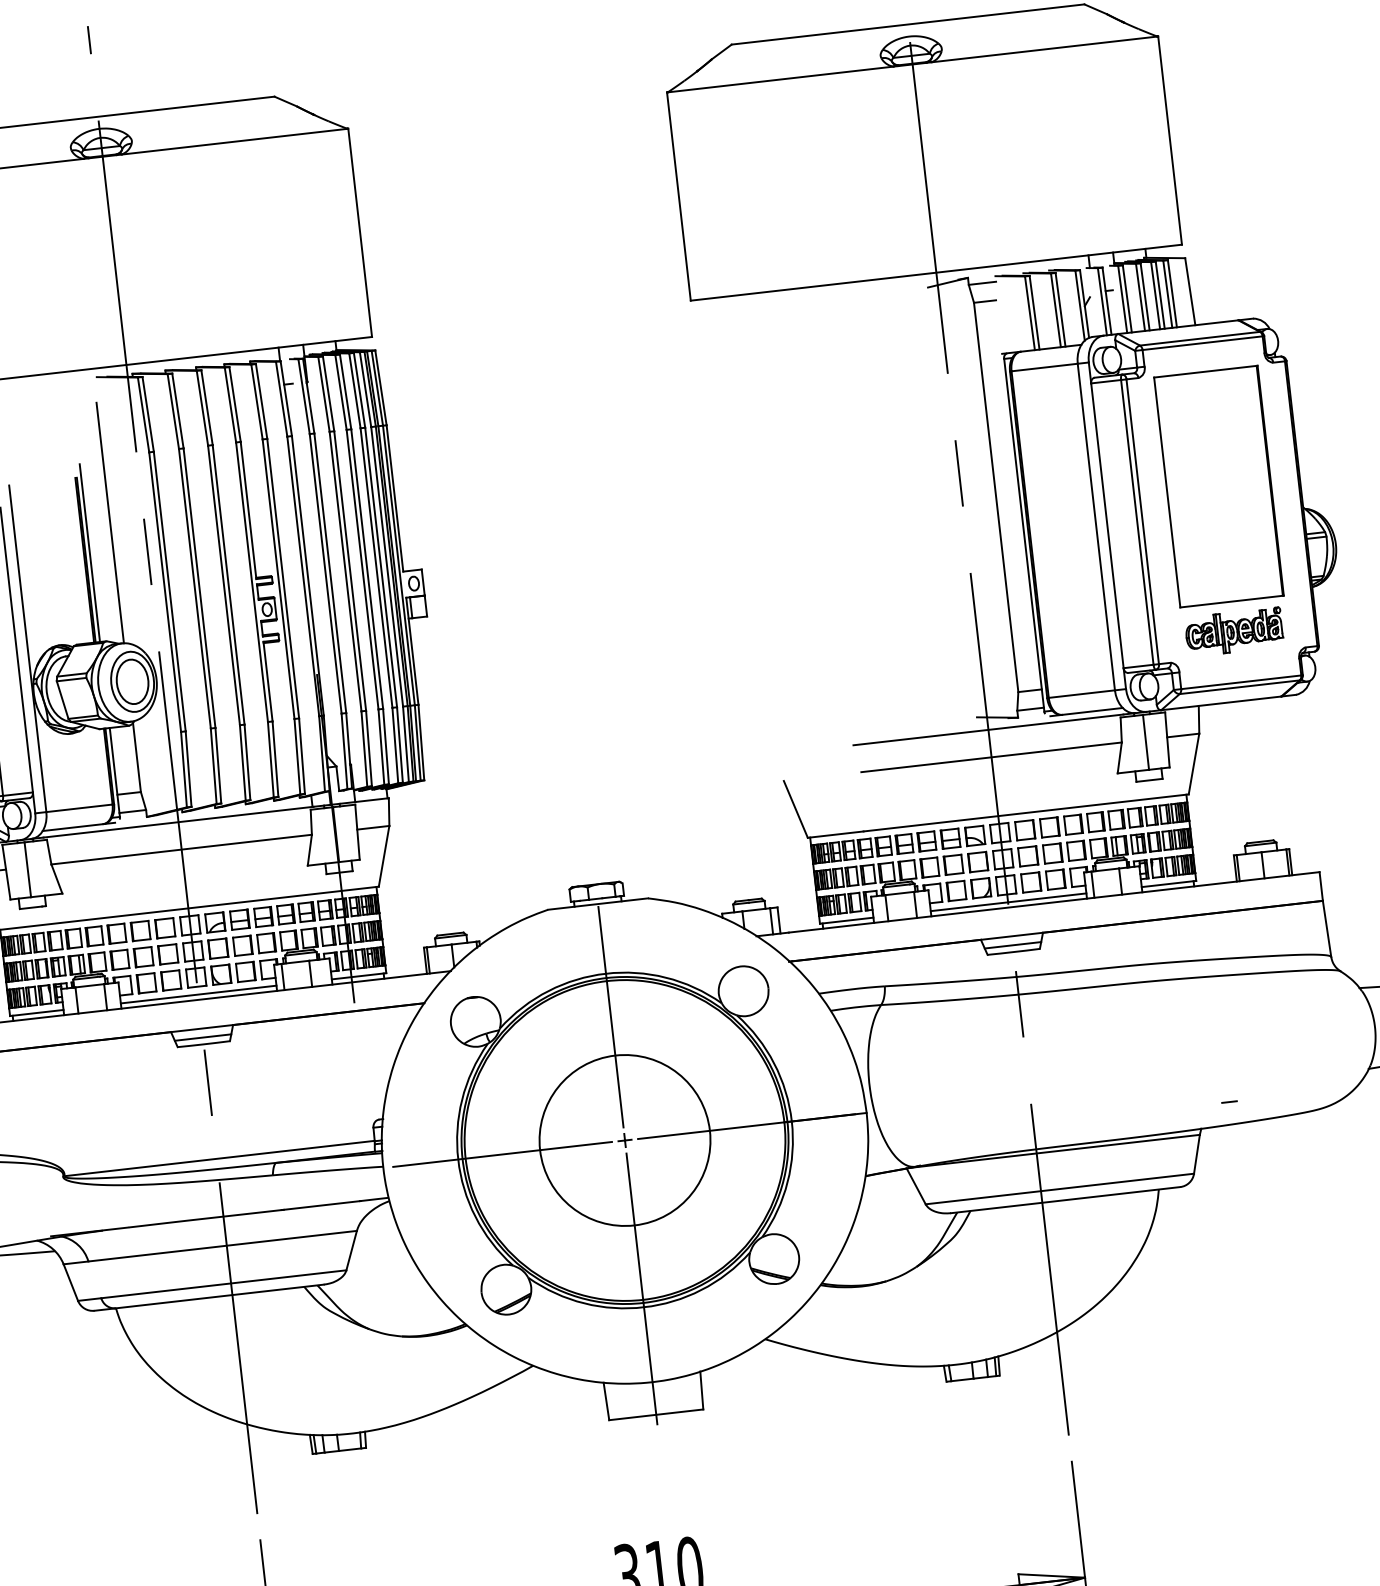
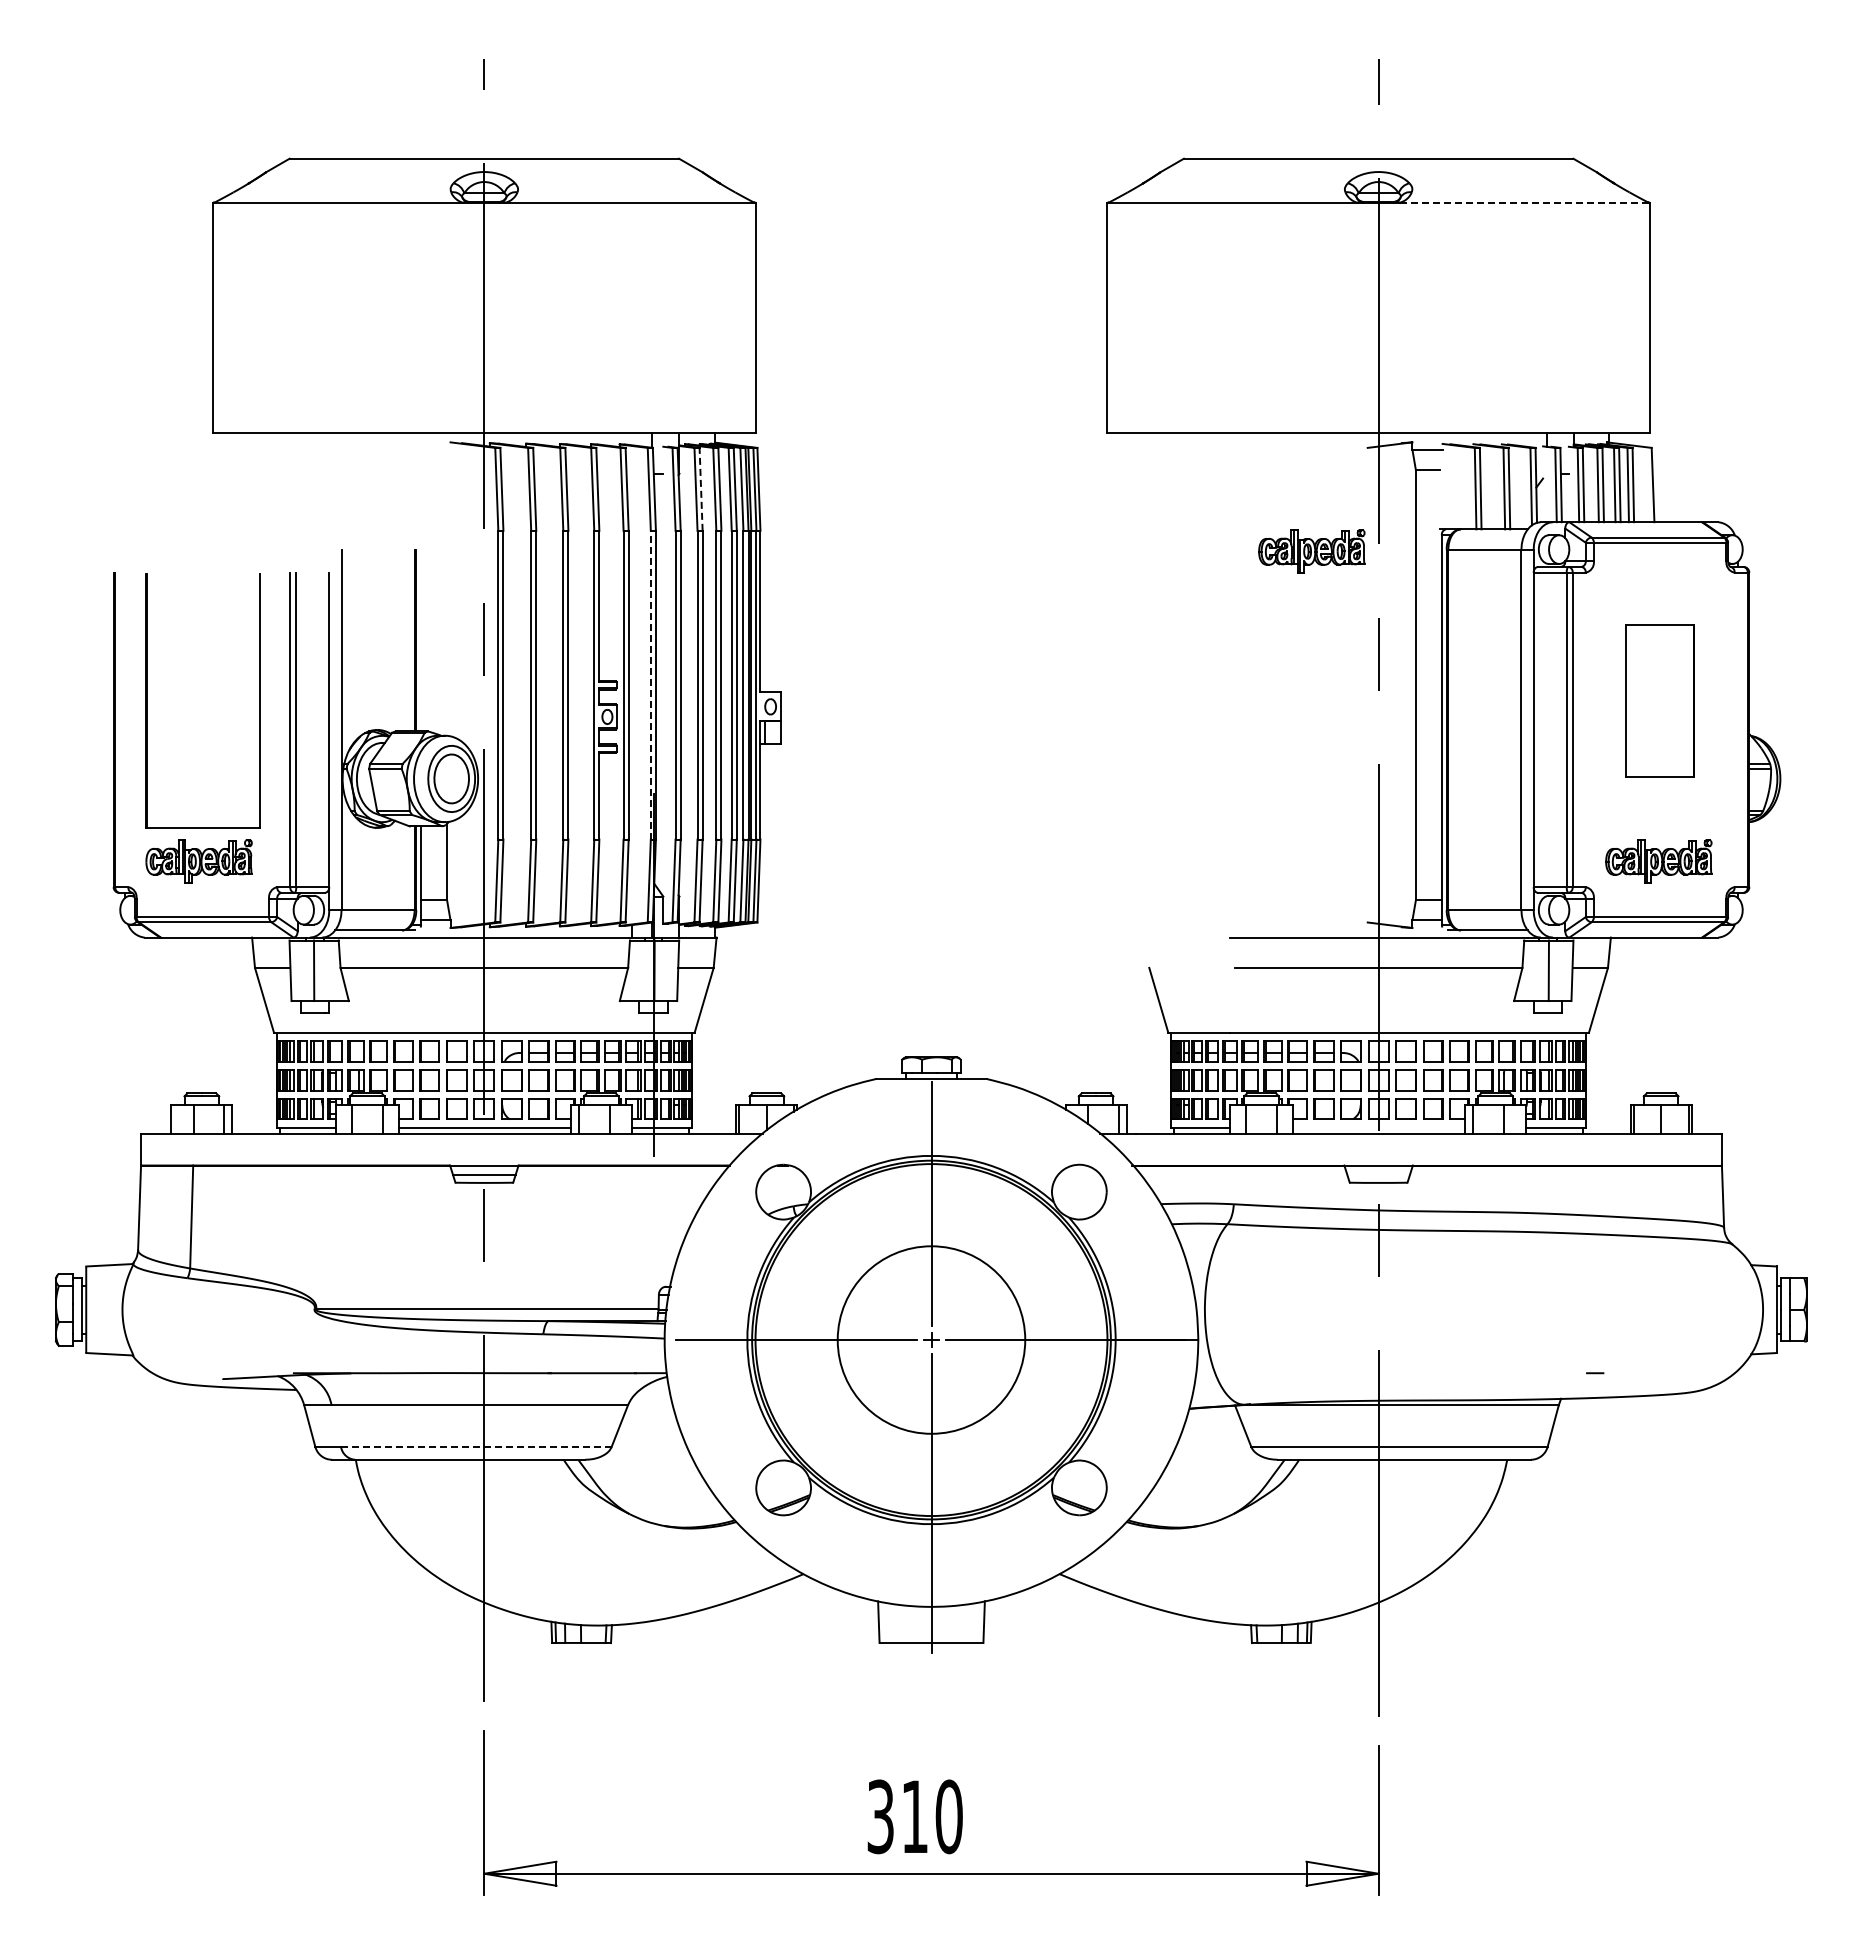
line: (1044, 49) -> (1524, 202), solid -> dashed
part: (887, 387) -> (1311, 551), added
line: (328, 393) -> (701, 489), solid -> dashed
part: (1218, 486) -> (1659, 700), size x0.6
line: (110, 522) -> (447, 602), removed
line: (90, 553) -> (421, 633), removed
line: (302, 575) -> (650, 684), solid -> dashed
line: (1008, 902) -> (1379, 1128), removed
line: (1012, 945) -> (1378, 1175), removed
line: (223, 1283) -> (475, 1446), solid -> dashed

